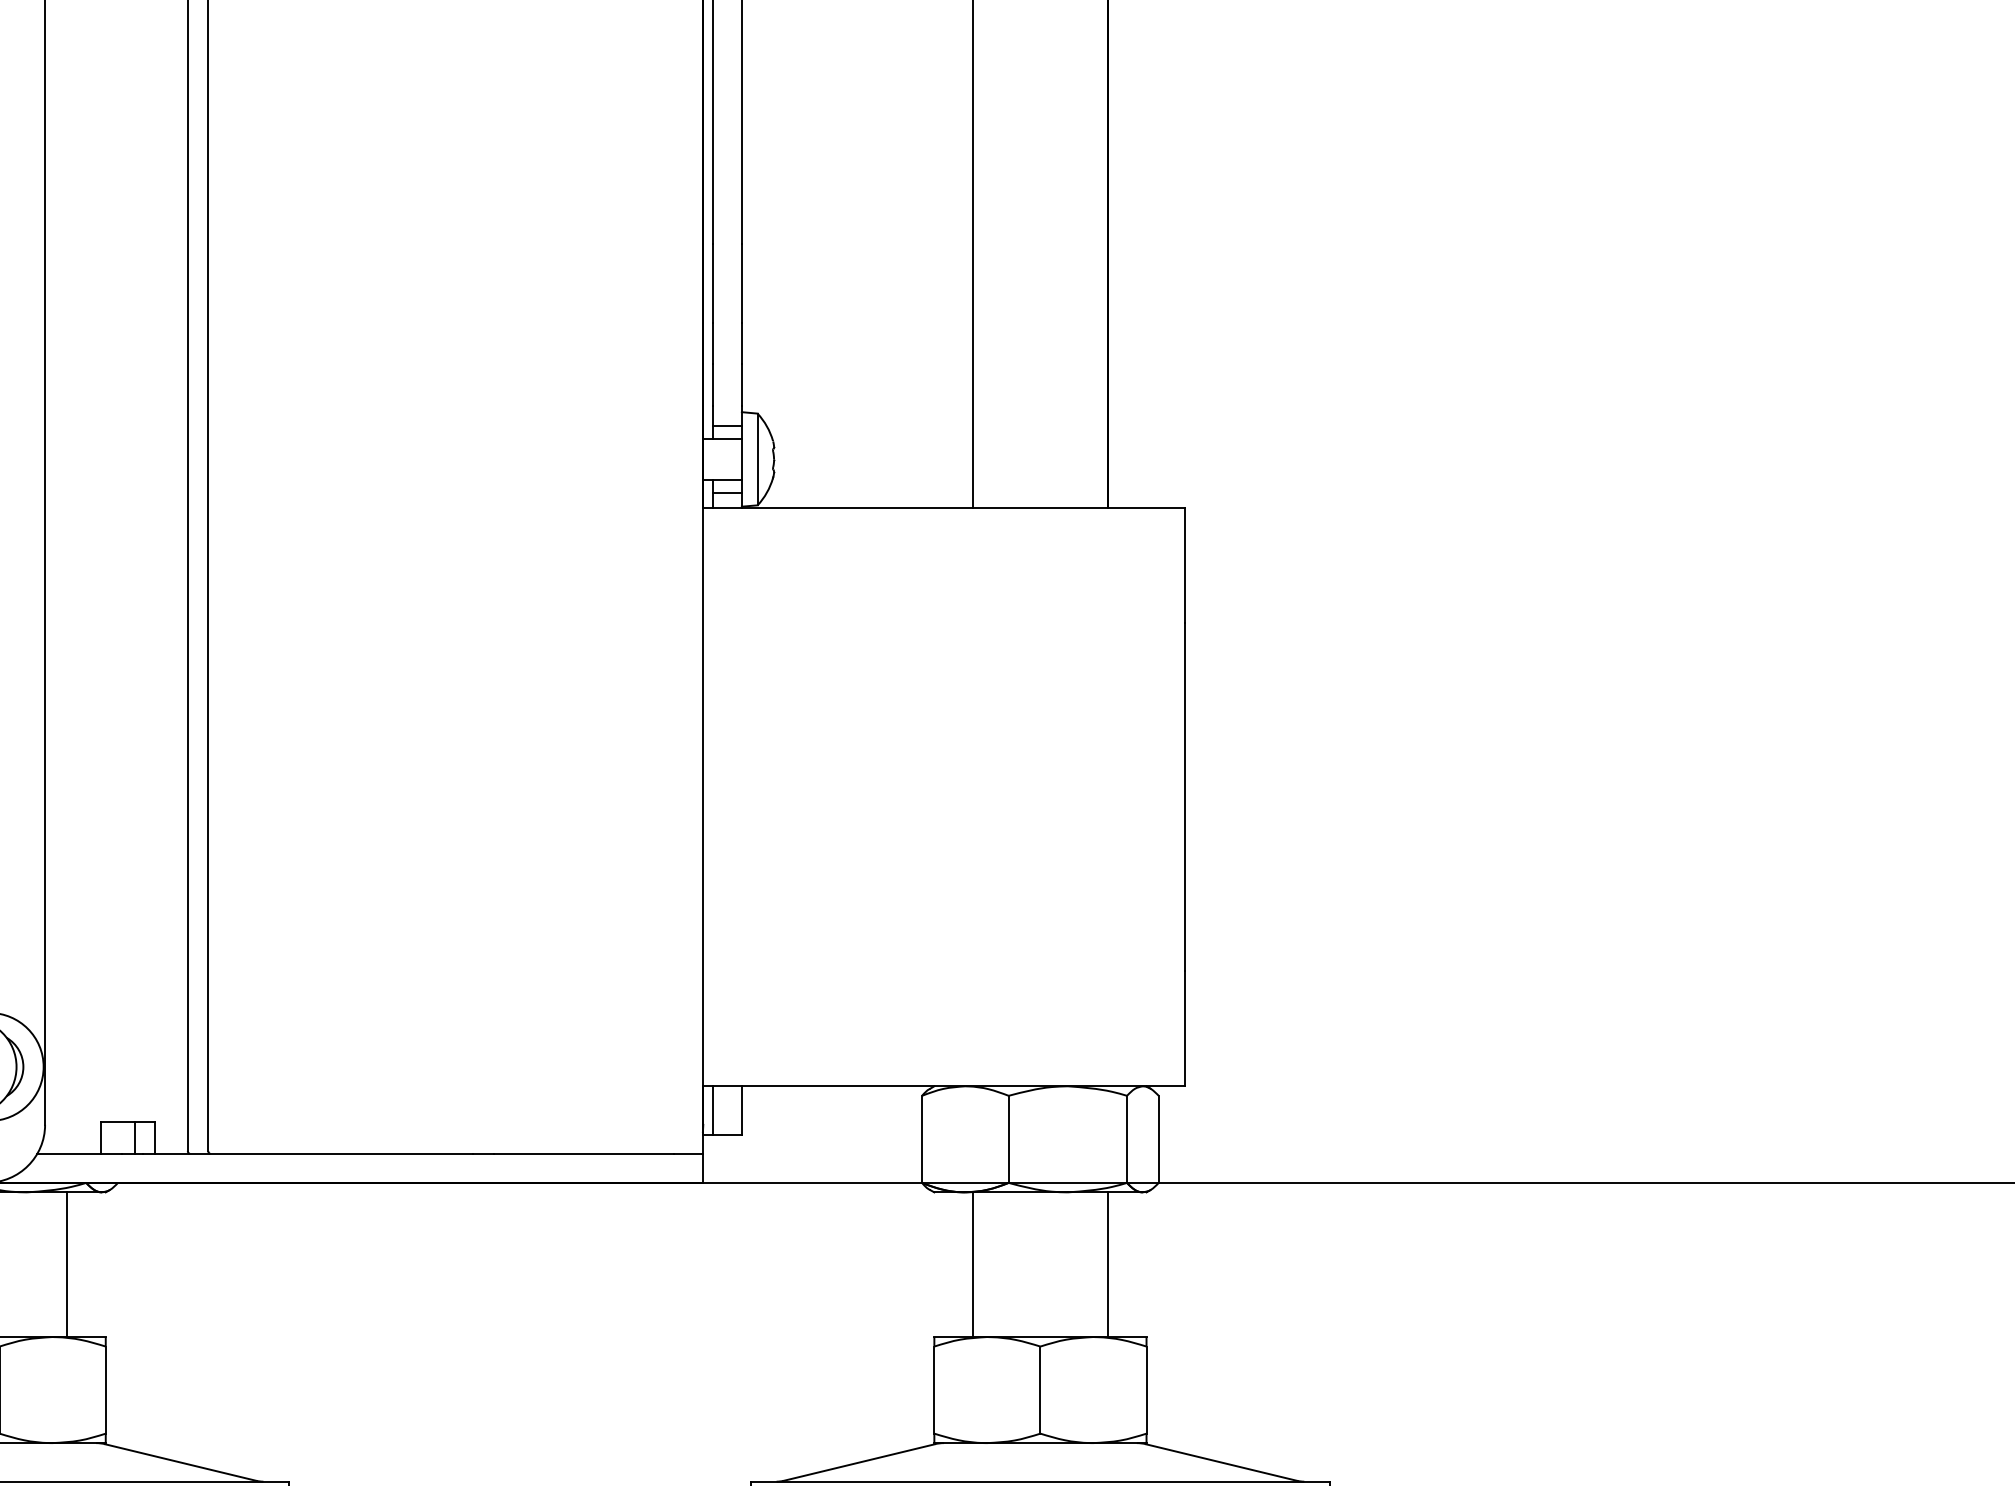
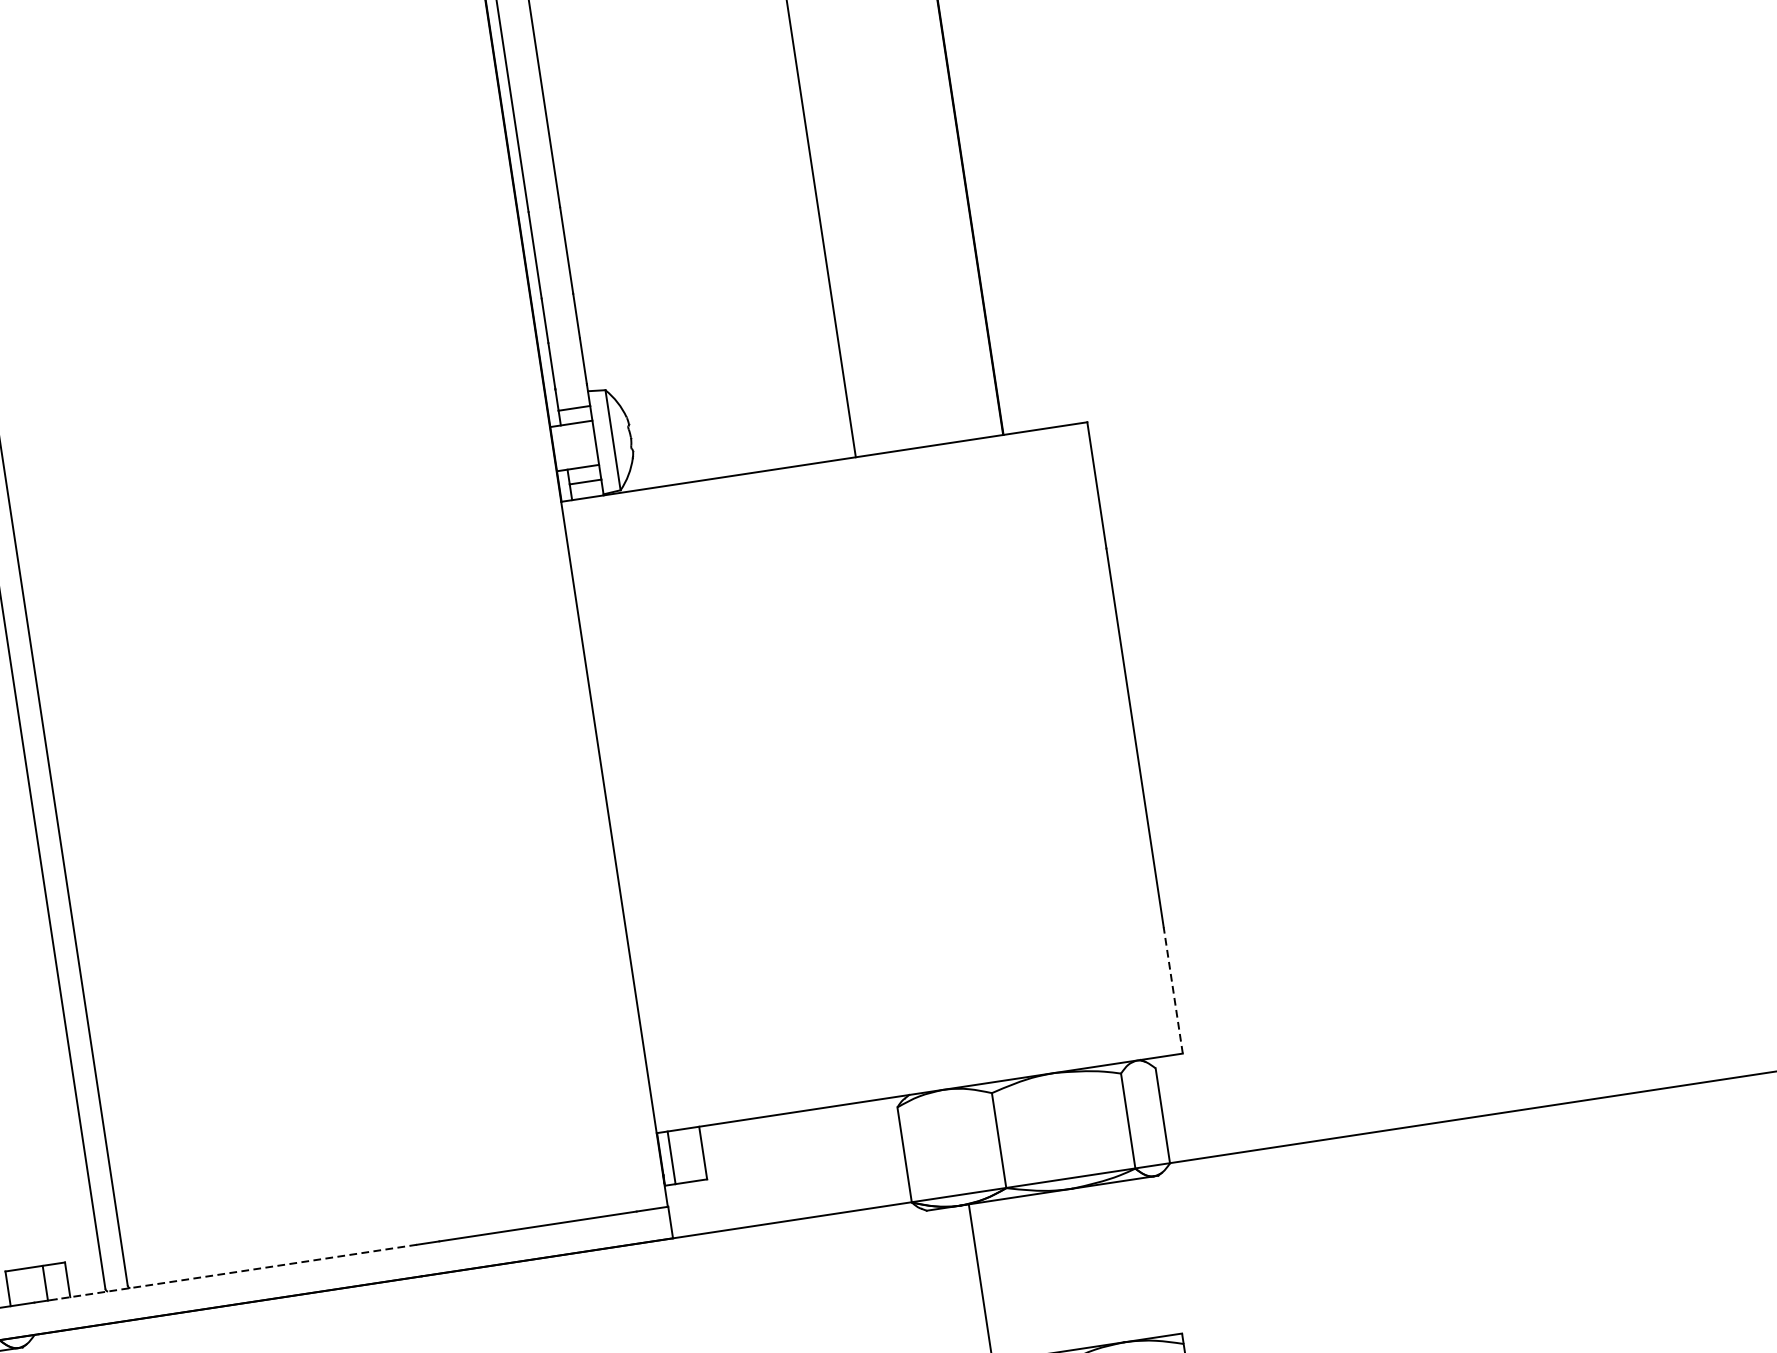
line: (1185, 1028) -> (1173, 990), solid -> dashed
line: (307, 1153) -> (236, 1271), solid -> dashed
line: (1107, 1264) -> (1127, 1260), removed

